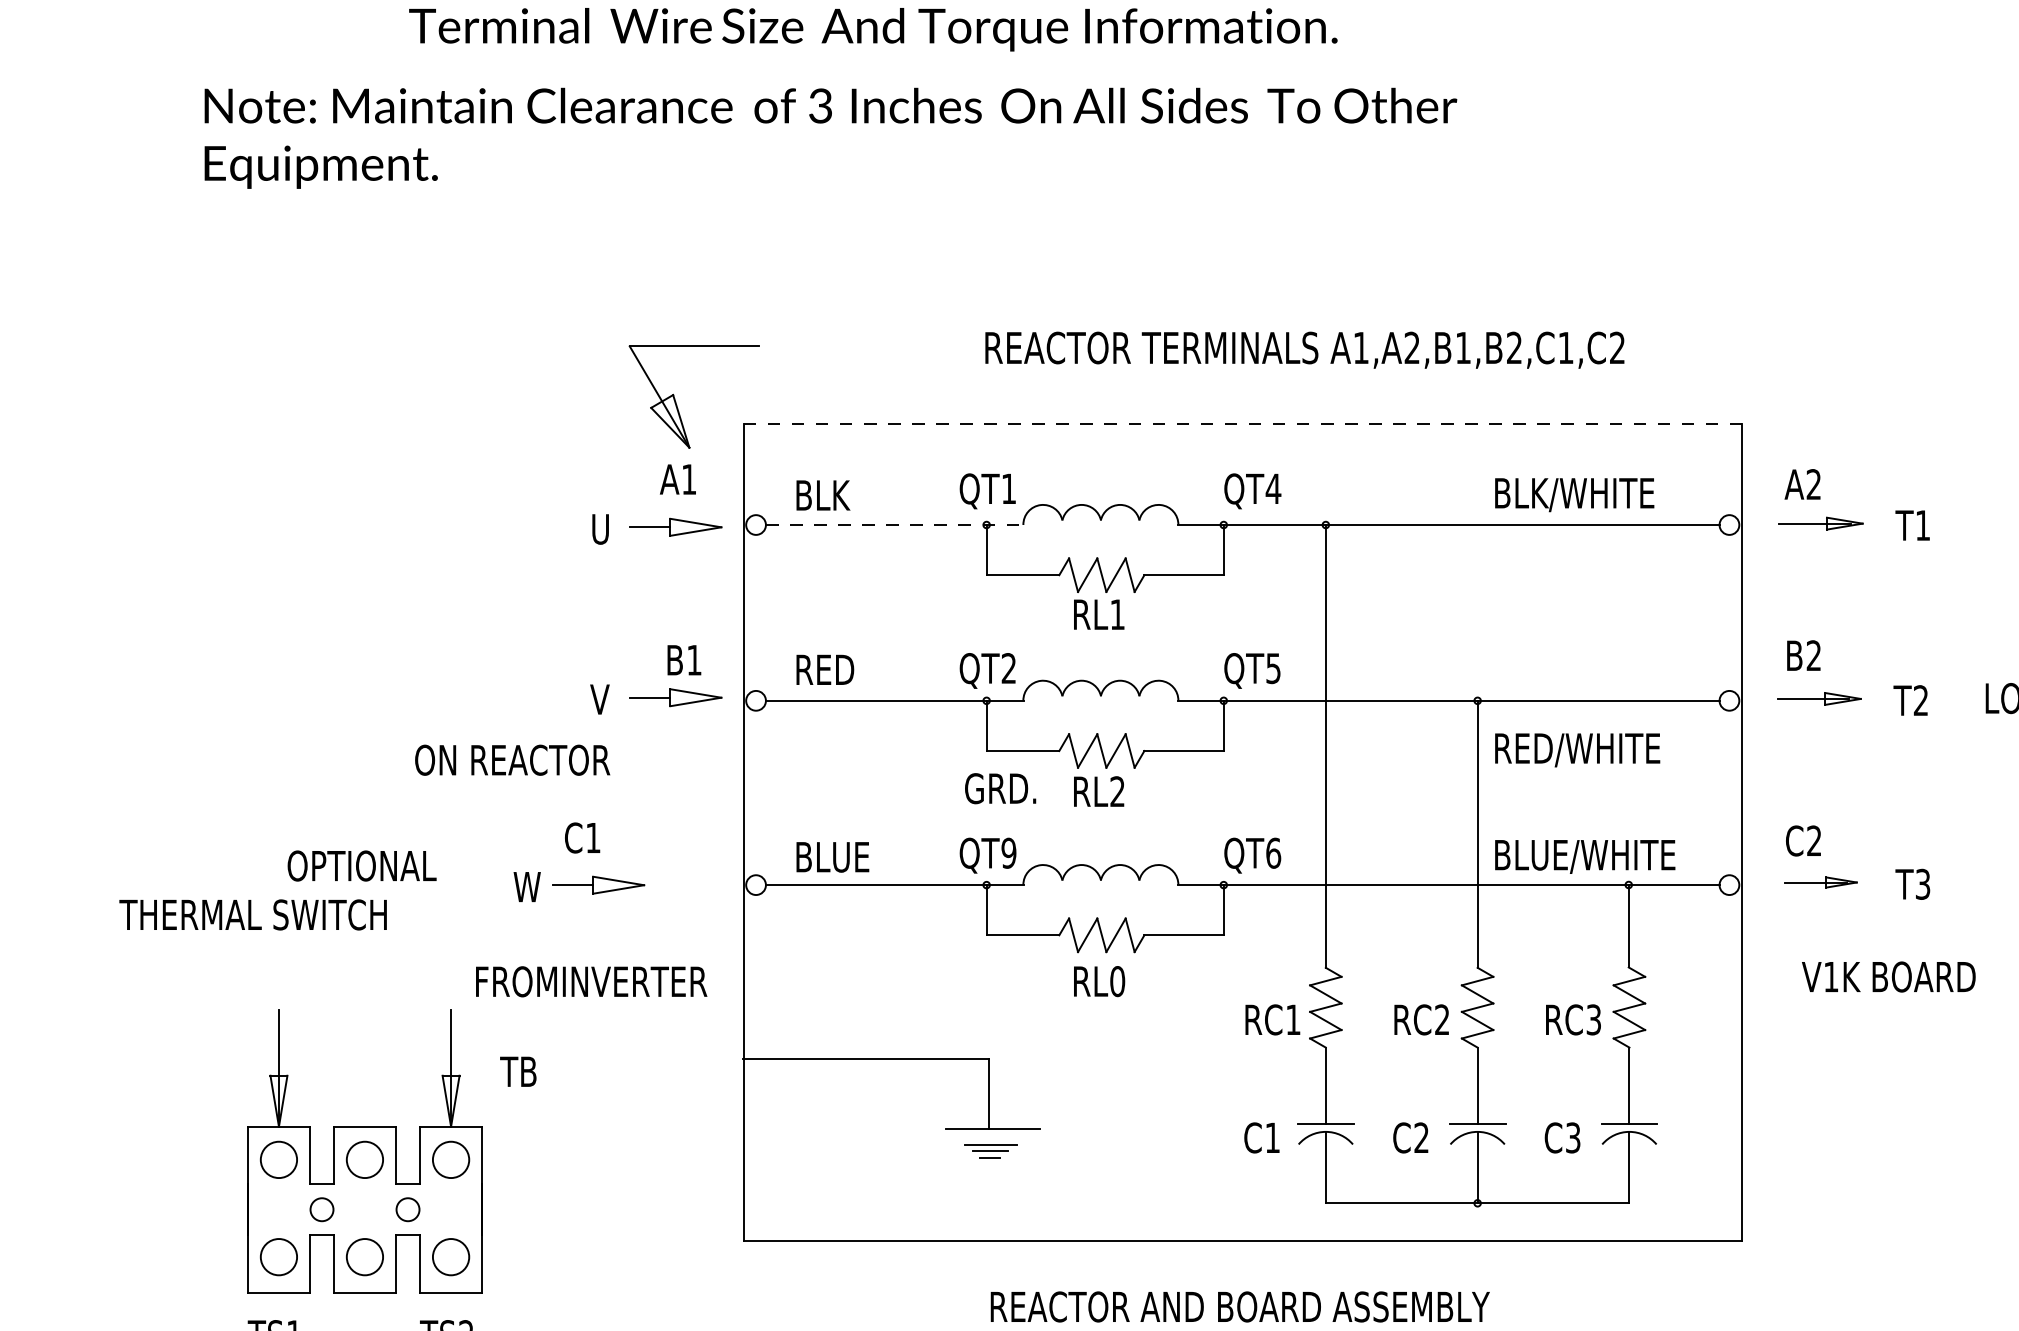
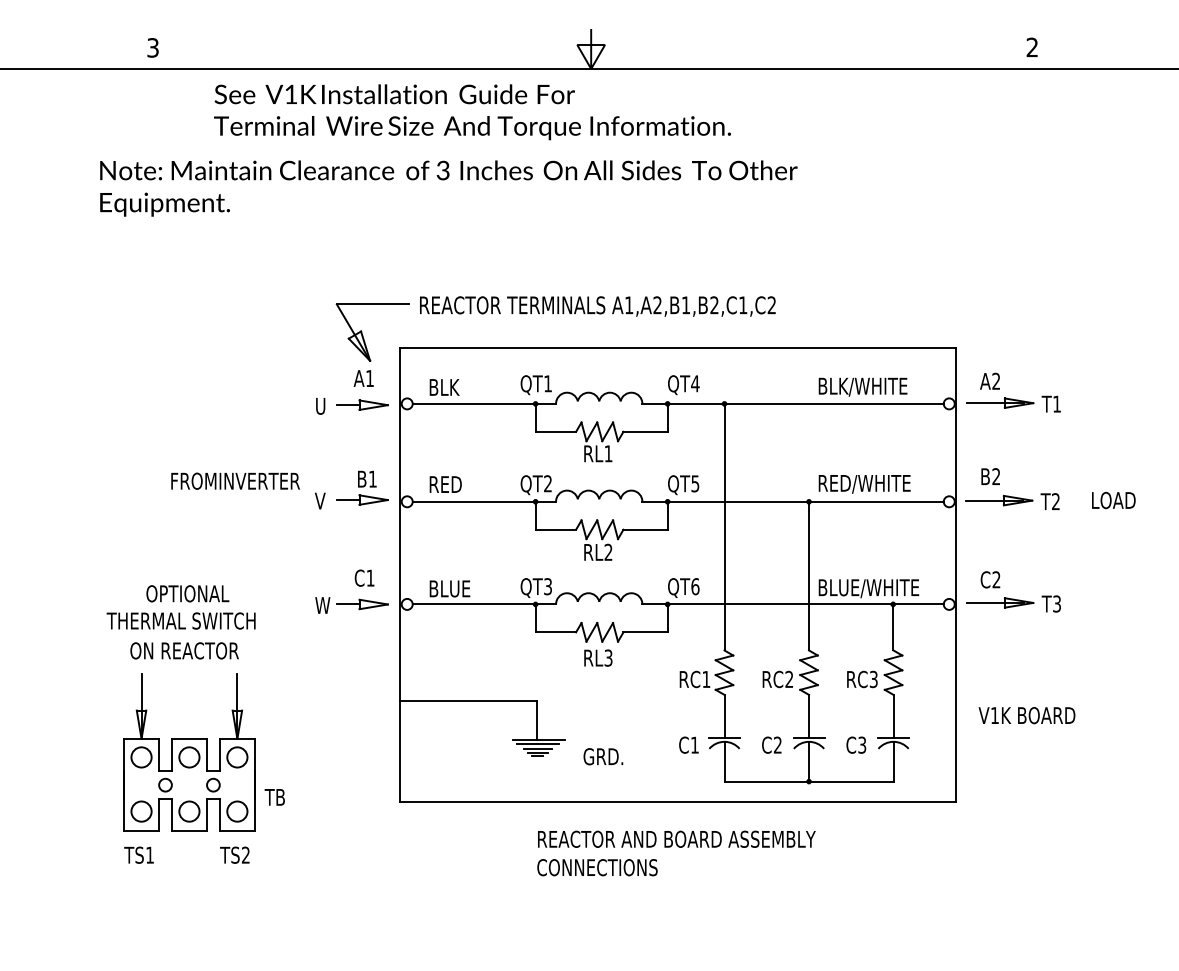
text: (1304, 350) -> (597, 306), moved
line: (1243, 423) -> (678, 347), dashed -> solid
part: (1821, 522) -> (1000, 402), size x1.43
line: (894, 524) -> (484, 403), dashed -> solid
part: (1819, 698) -> (999, 500), size x1.43
text: (1577, 750) -> (864, 484), moved
text: (512, 759) -> (184, 650), moved
text: (1000, 788) -> (603, 756), moved
text: (582, 836) -> (364, 577), moved
text: (1009, 852) -> (548, 586), QT9 -> QT3
part: (1821, 881) -> (1000, 602), size x1.67
part: (578, 887) -> (351, 605), moved
text: (251, 913) -> (180, 620), moved
text: (1887, 976) -> (1026, 715), moved
text: (591, 980) -> (235, 480), moved
text: (1117, 980) -> (608, 657), RL0 -> RL3
text: (517, 1072) -> (274, 797), moved
line: (991, 1136) -> (538, 744), added

